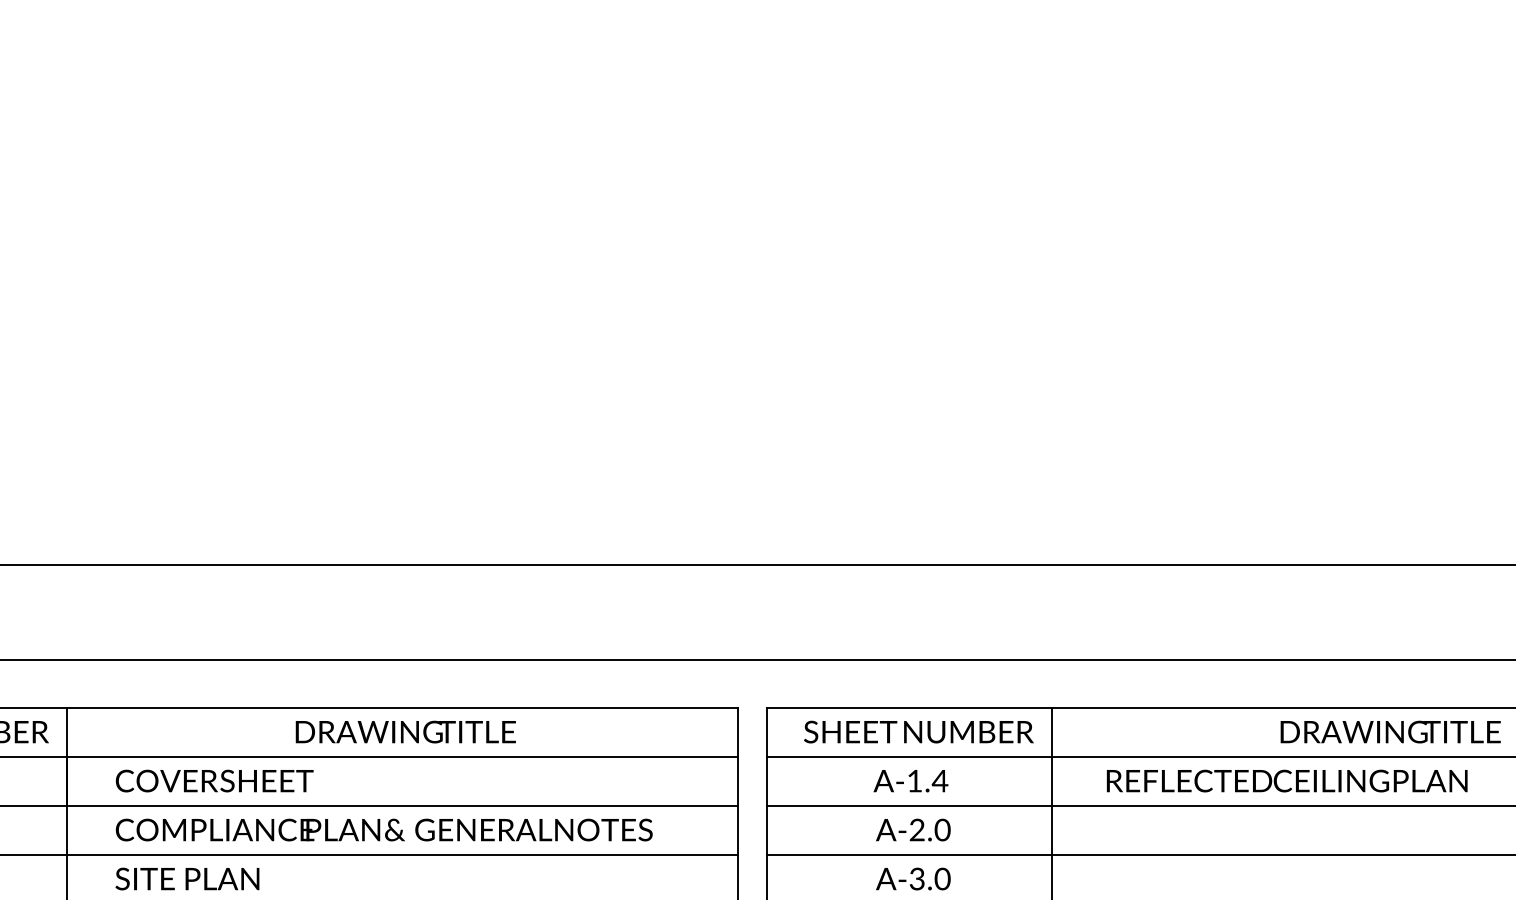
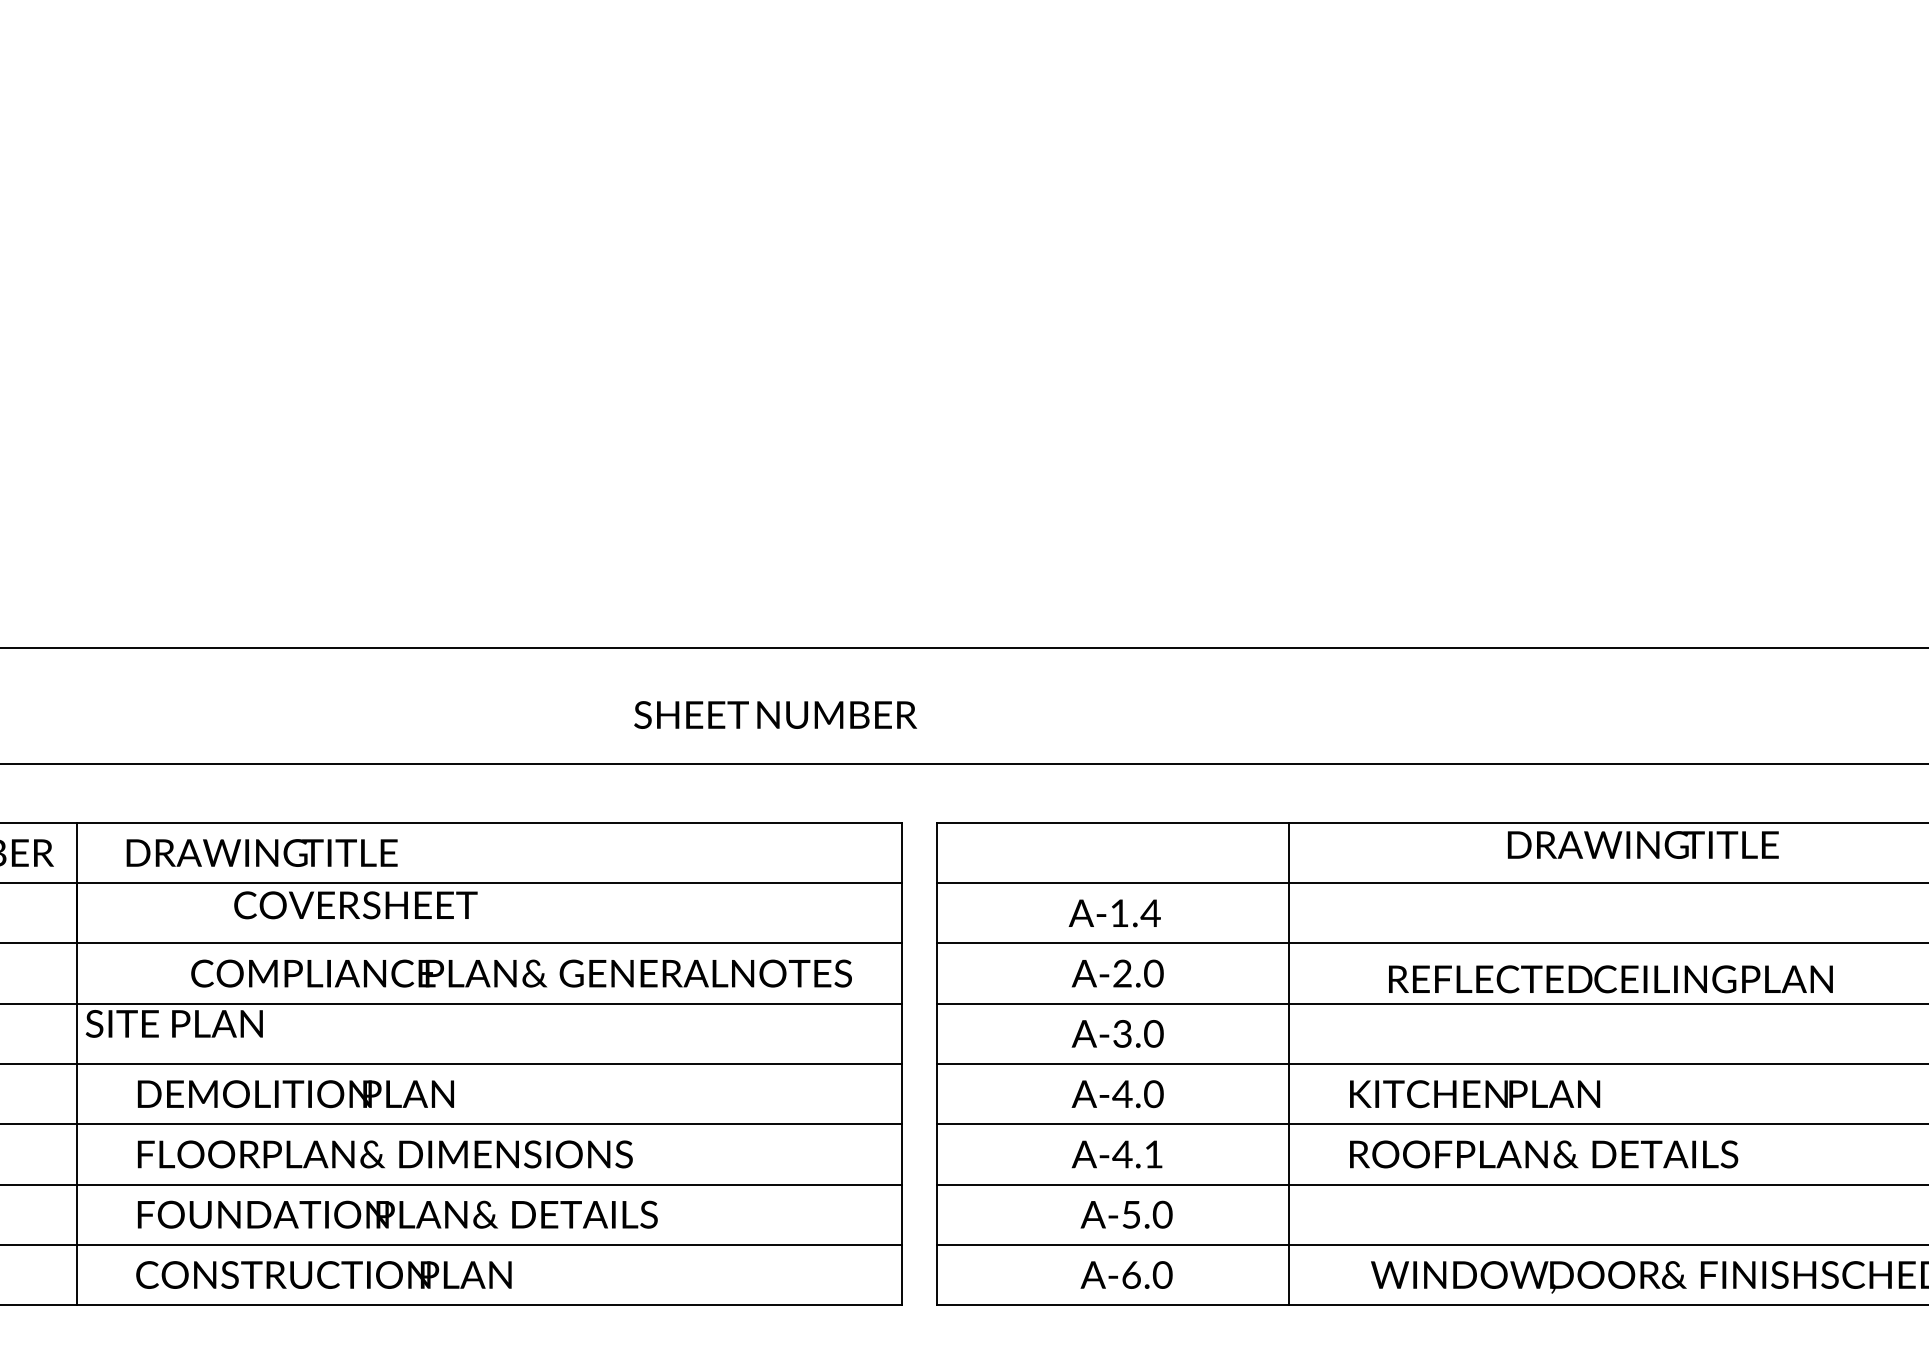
text: (405, 731) -> (261, 852), moved
text: (918, 731) -> (775, 714), moved
text: (1390, 731) -> (1643, 844), moved
text: (214, 781) -> (355, 905), moved
text: (1286, 781) -> (1610, 979), moved
text: (384, 829) -> (521, 973), moved
text: (186, 878) -> (173, 1023), moved

